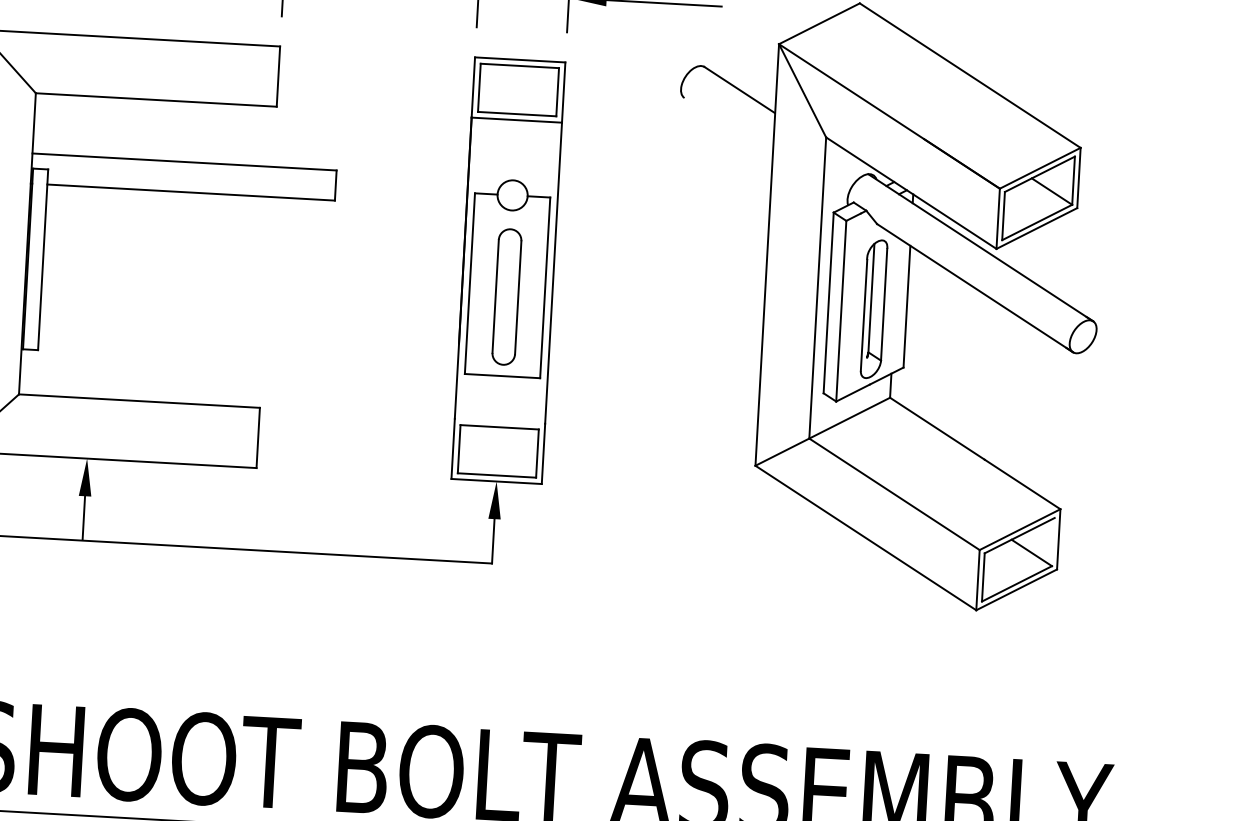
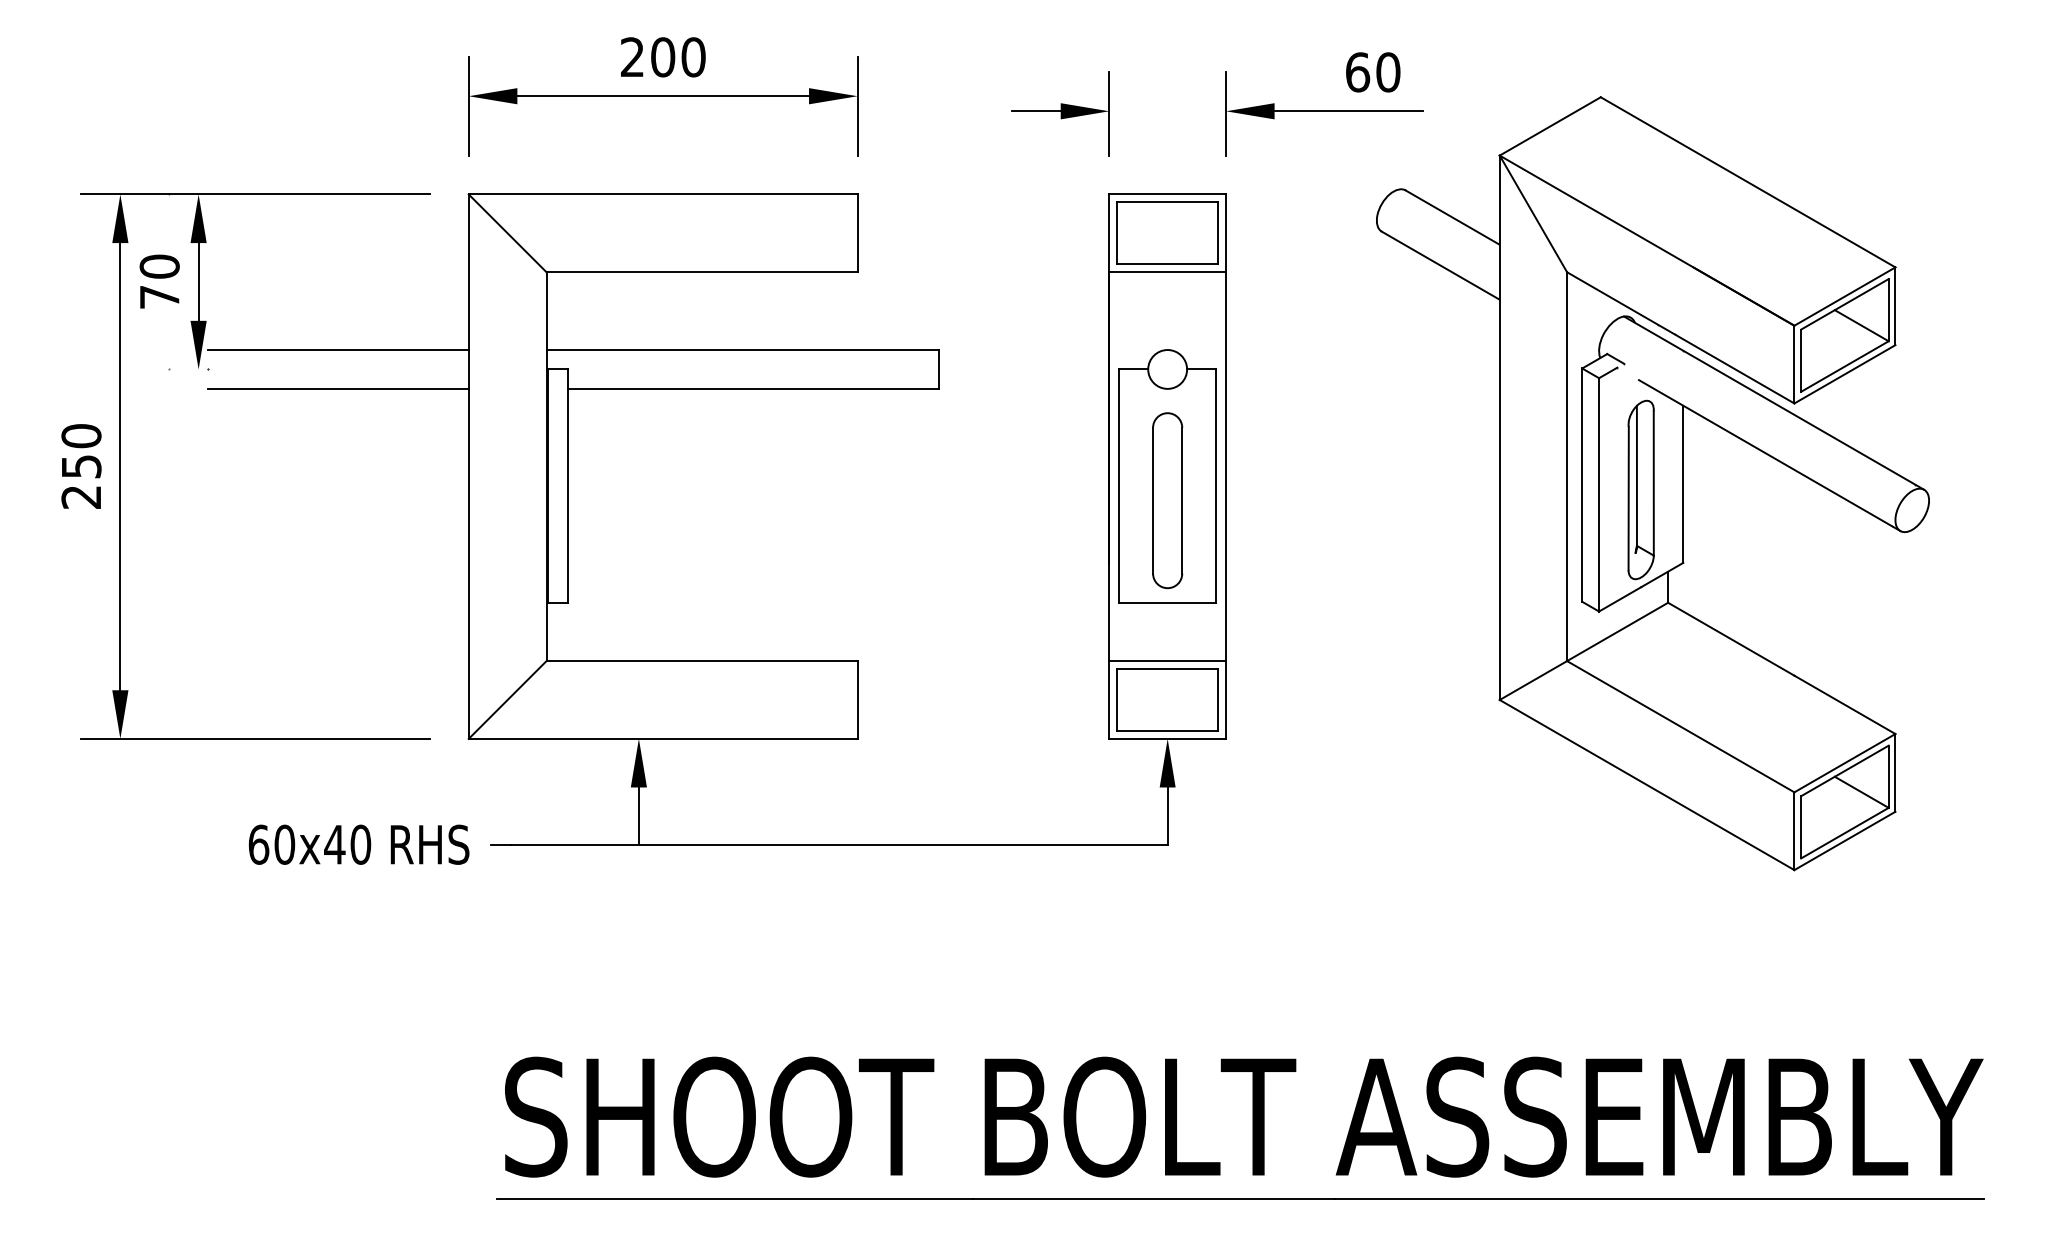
line: (728, 126) -> (1440, 265), added
line: (499, 421) -> (1167, 661), added
line: (1053, 541) -> (1888, 776), added

